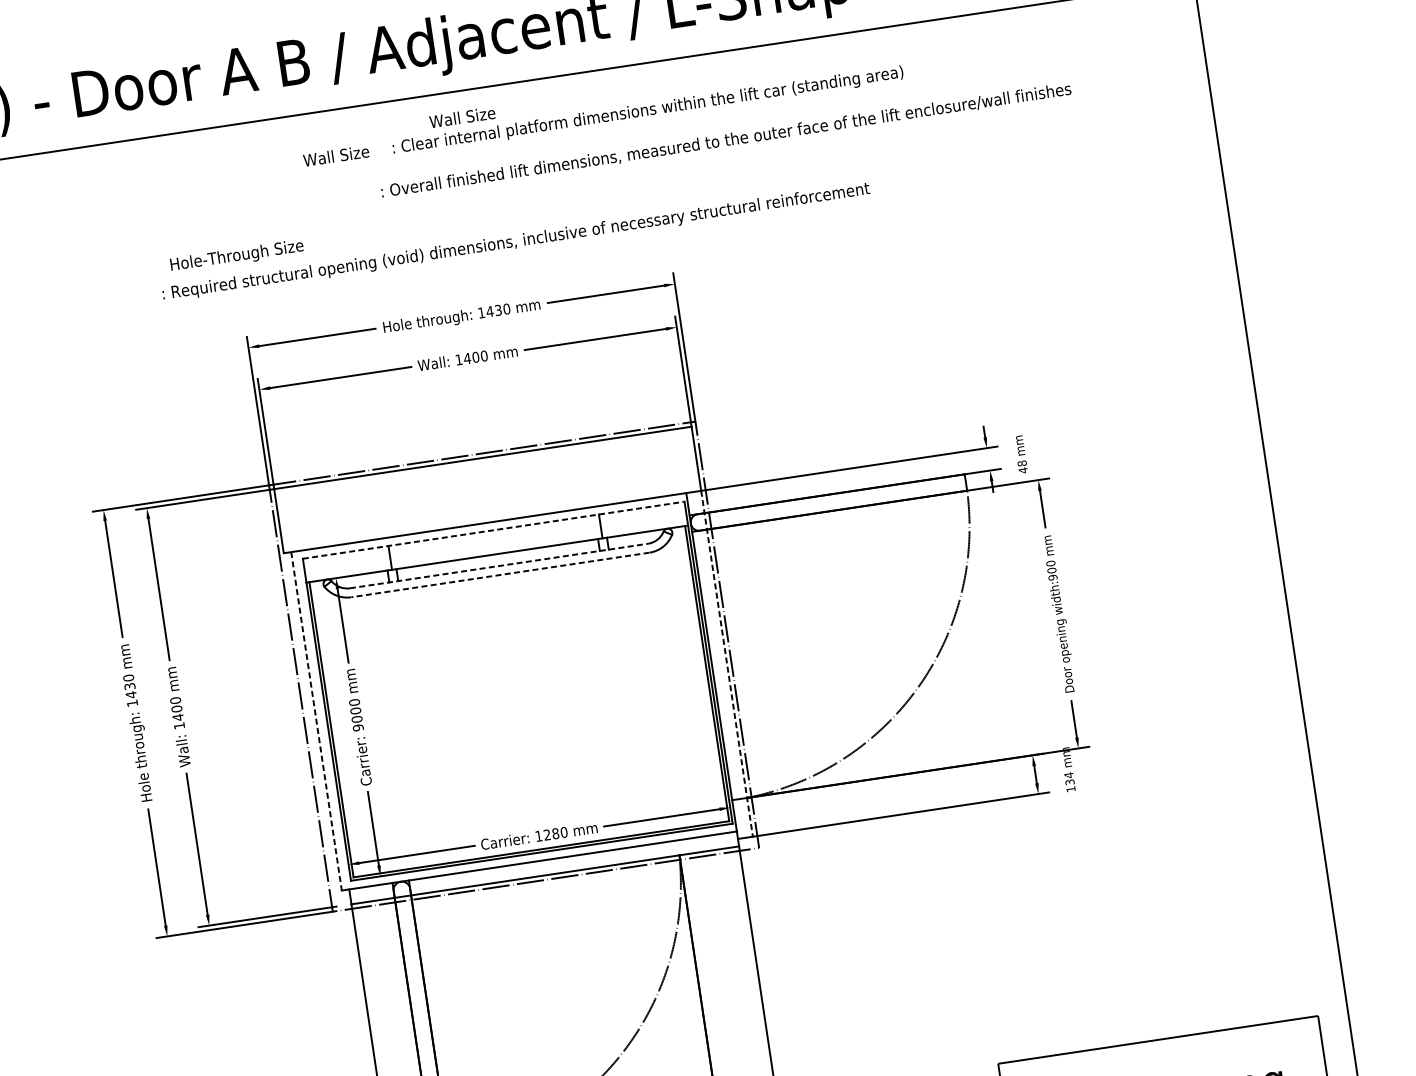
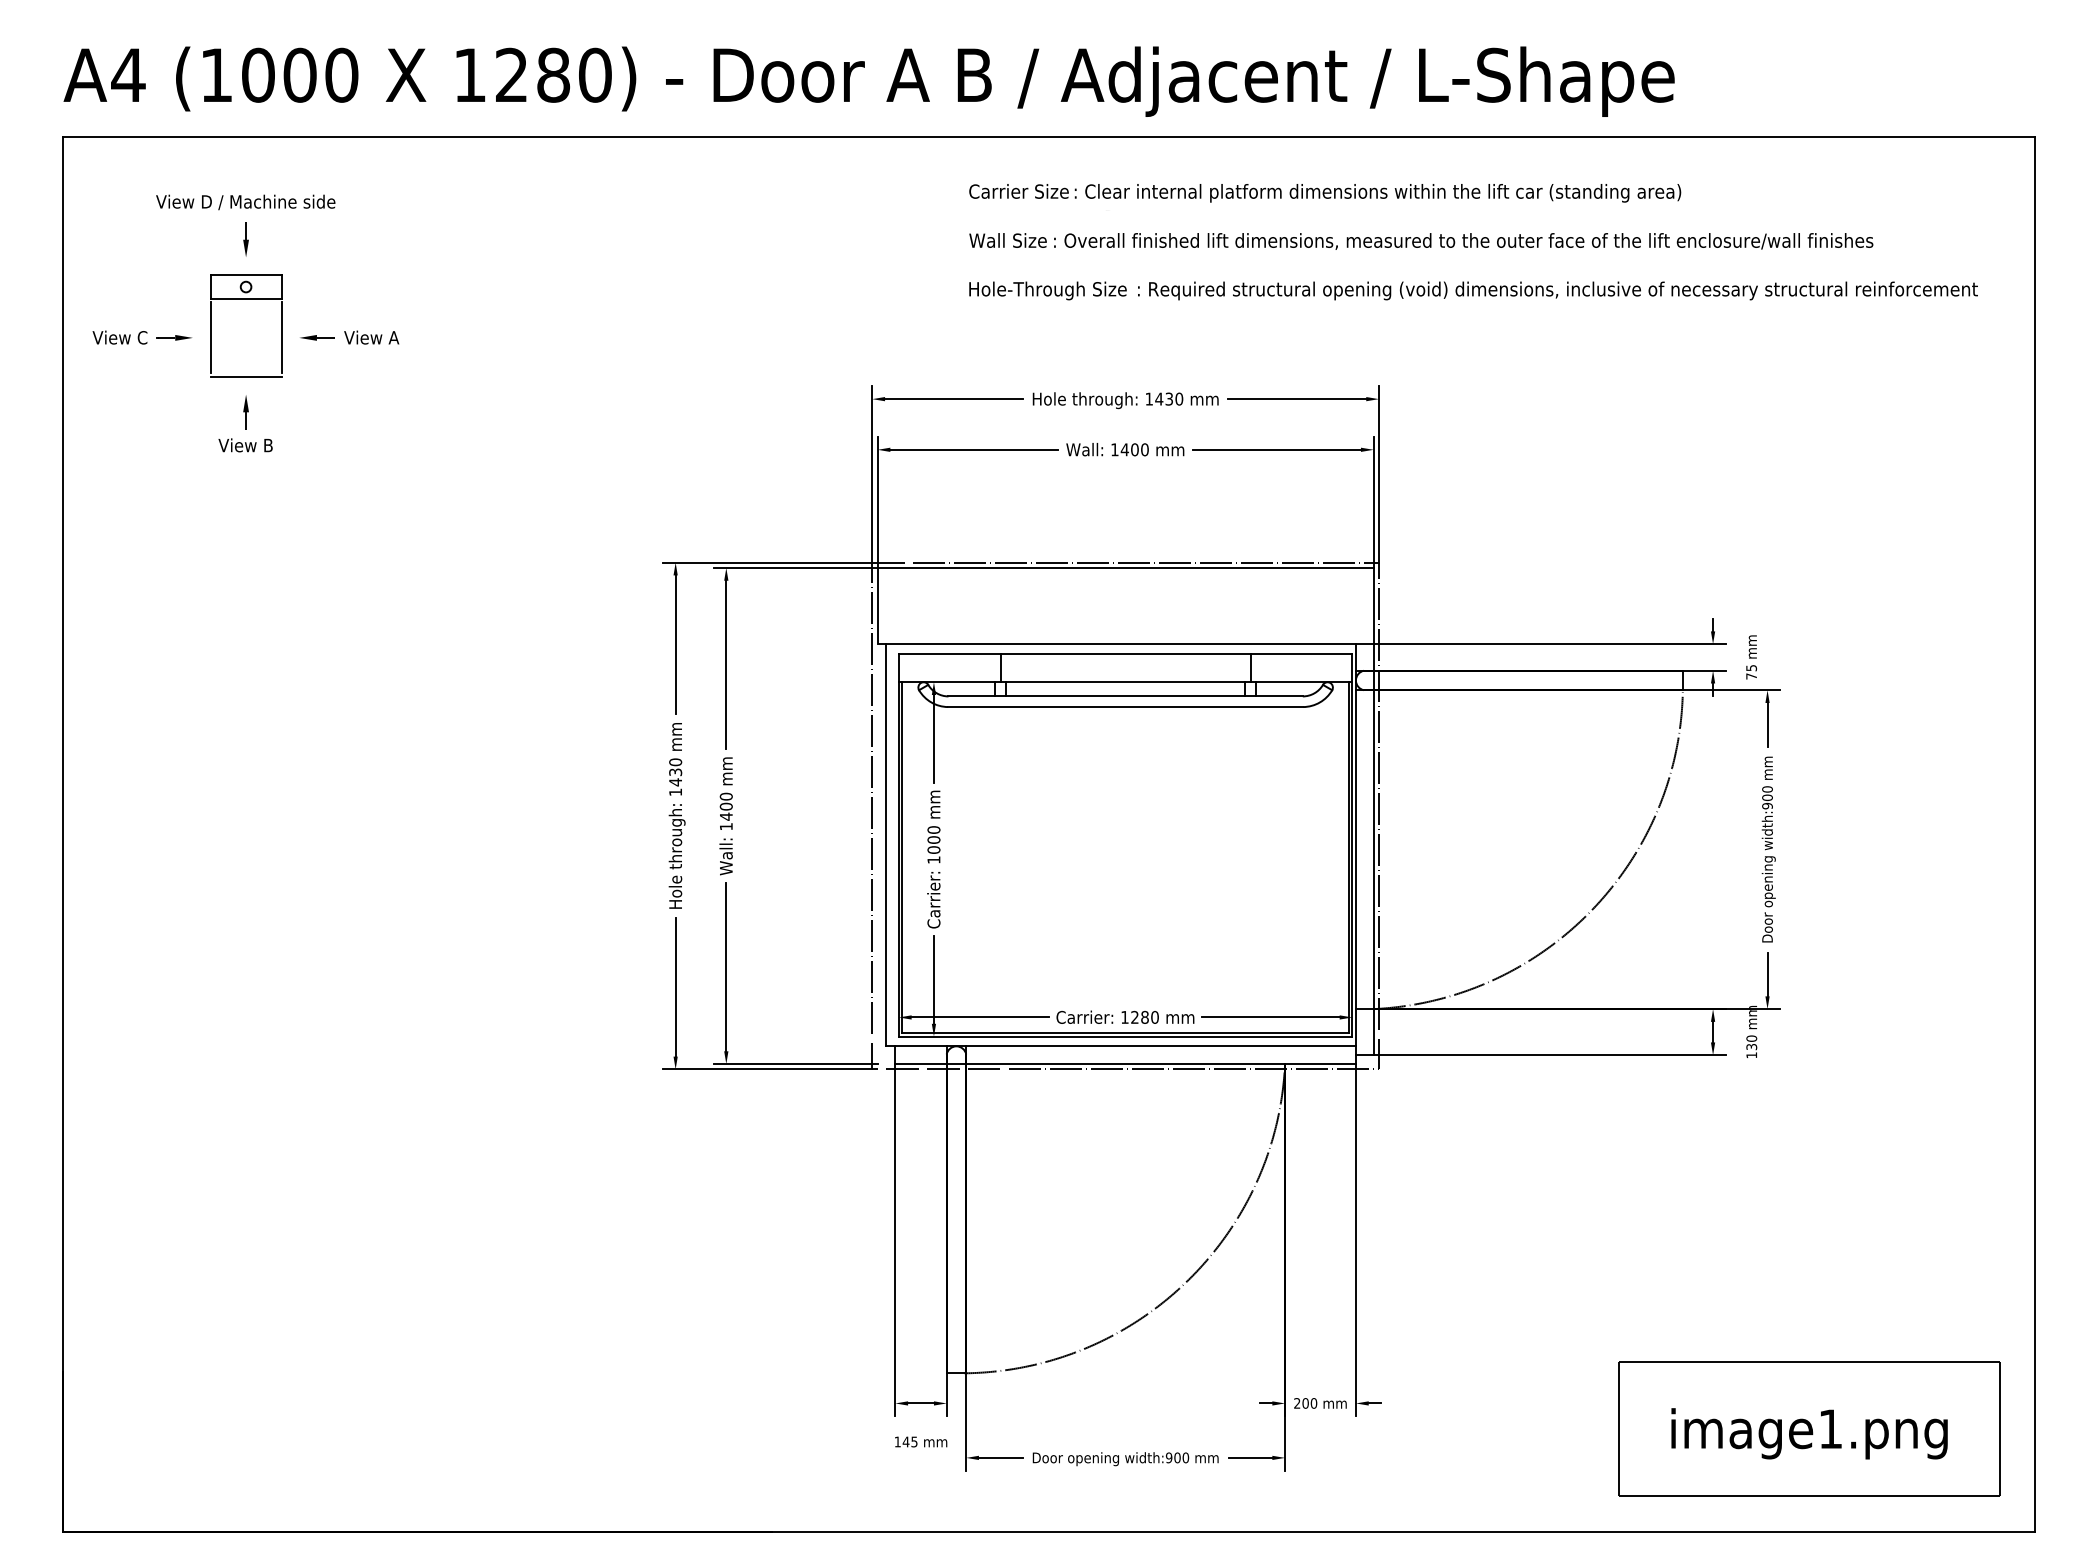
text: (462, 117) -> (1007, 240), moved
text: (345, 154) -> (1018, 191), Wall Size -> Carrier Size
text: (515, 241) -> (1557, 290), moved
text: (236, 256) -> (1047, 290), moved
text: (1022, 467) -> (1751, 672), 48 -> 75
line: (493, 529) -> (1125, 653), dashed -> solid
line: (499, 565) -> (1126, 696), dashed -> solid
line: (500, 575) -> (1125, 707), dashed -> solid
line: (726, 663) -> (1373, 849), dashed -> solid
line: (316, 721) -> (886, 845), dashed -> solid
text: (357, 727) -> (933, 859), 9000 -> 1000
text: (1068, 775) -> (1751, 1038), 134 -> 130

